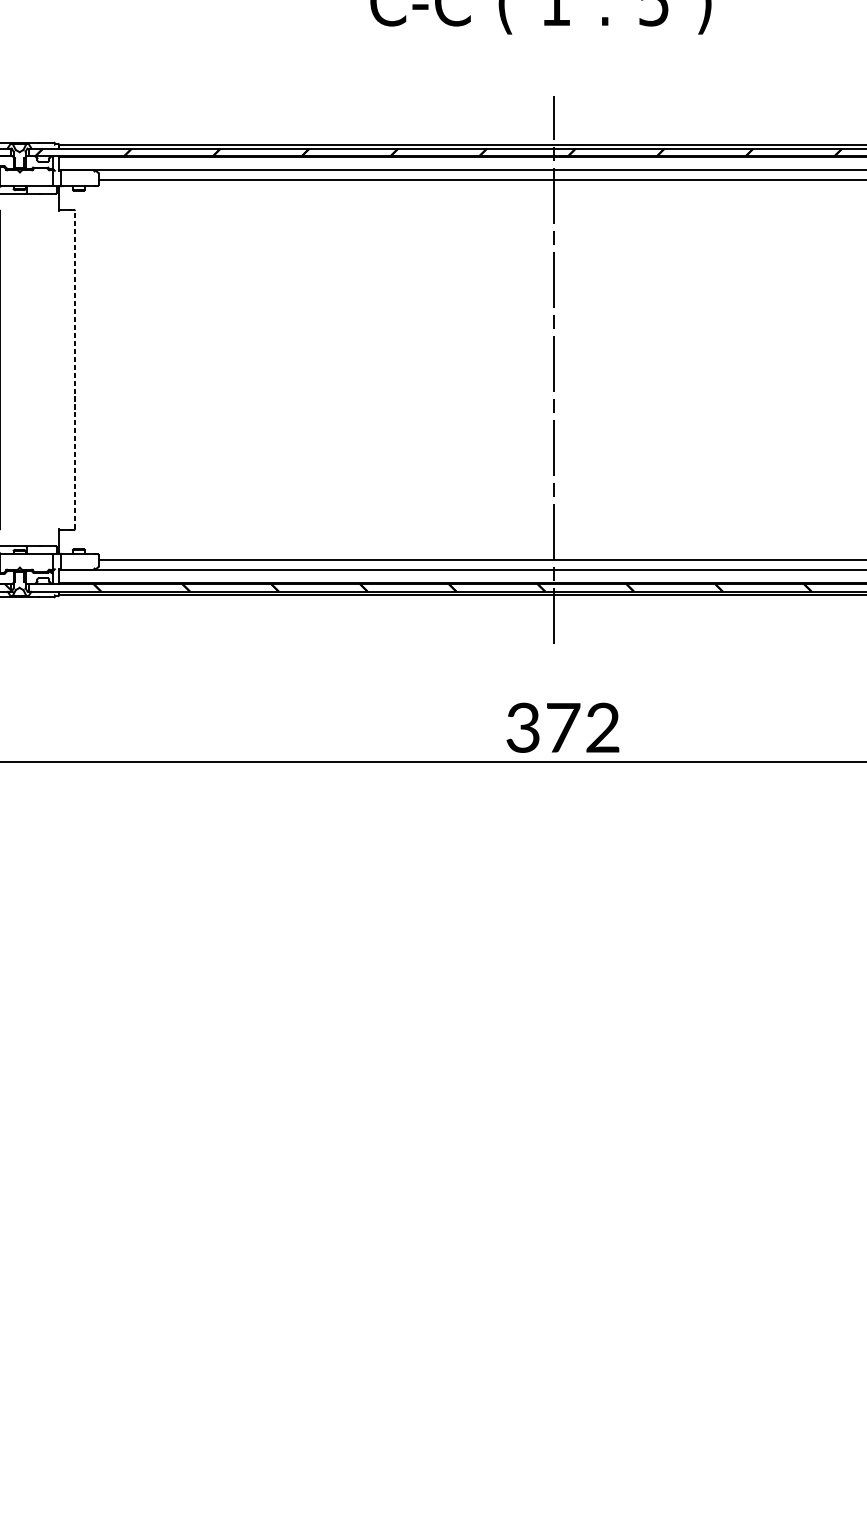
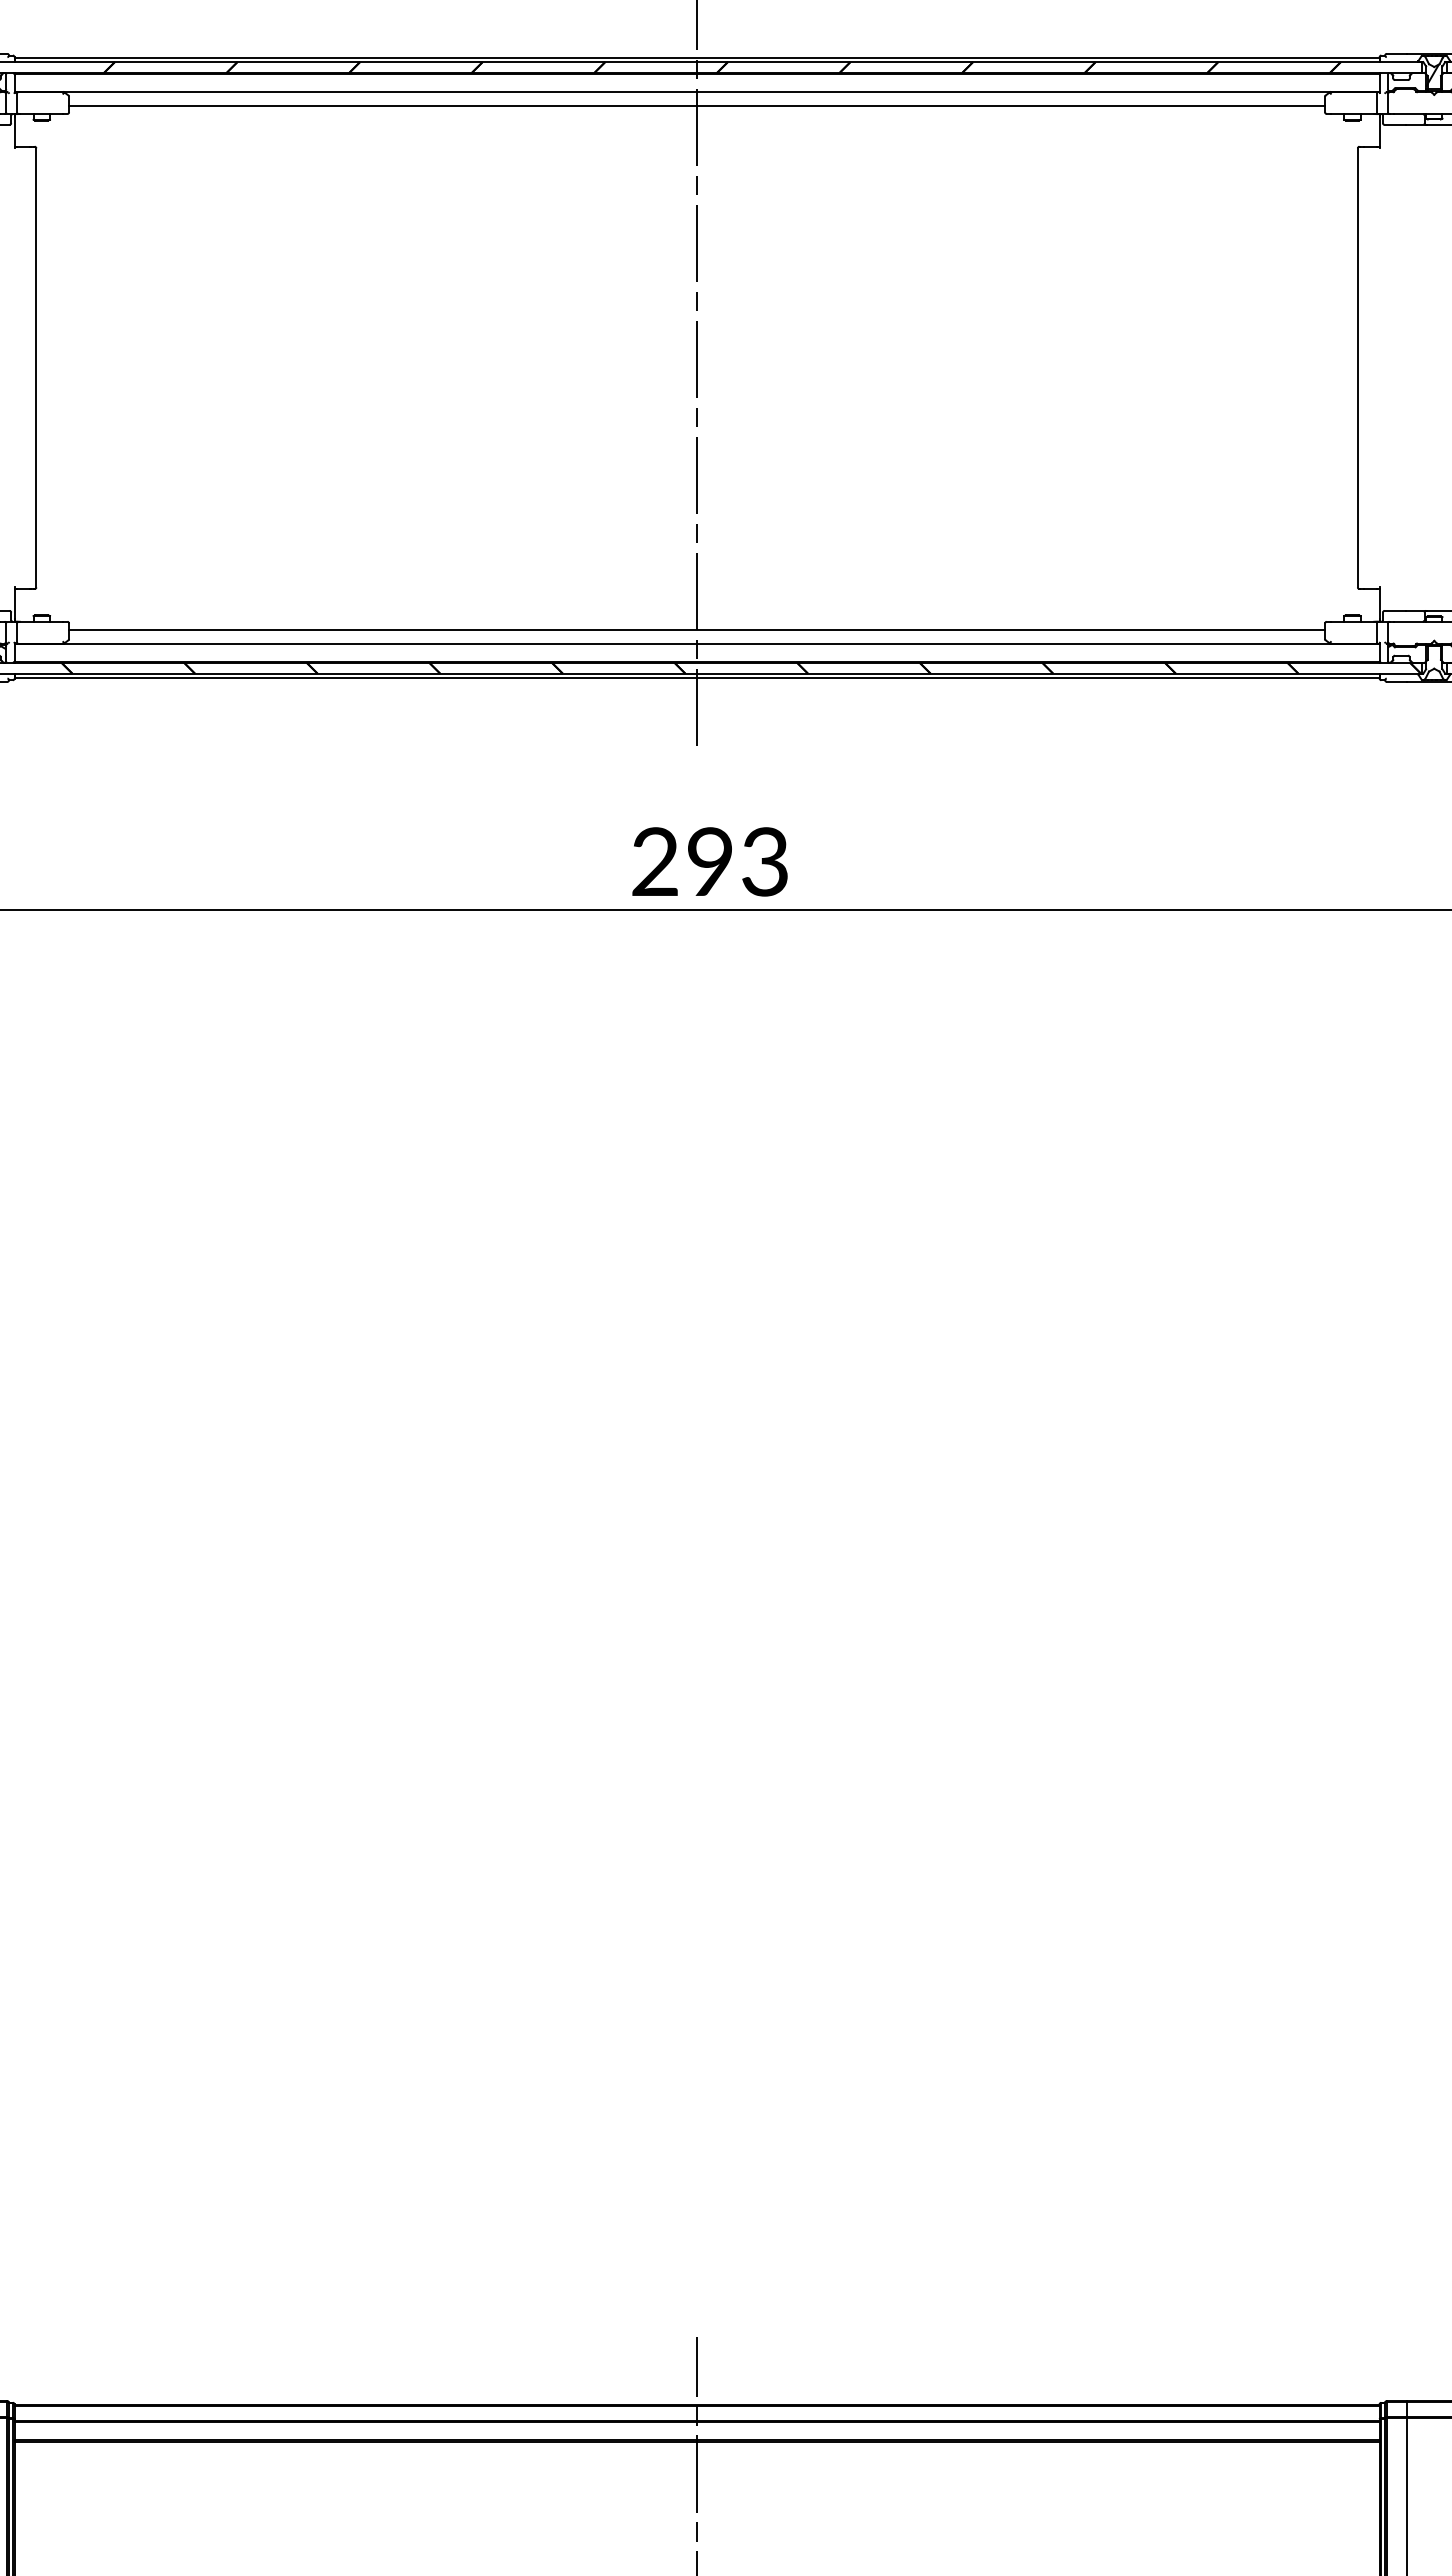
line: (75, 369) -> (36, 367), dashed -> solid
text: (562, 727) -> (709, 861), 372 -> 293

